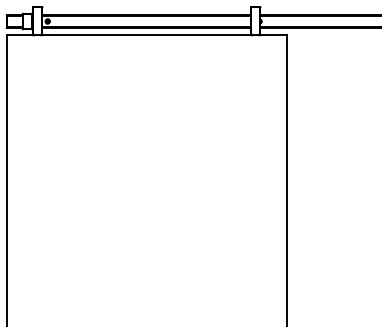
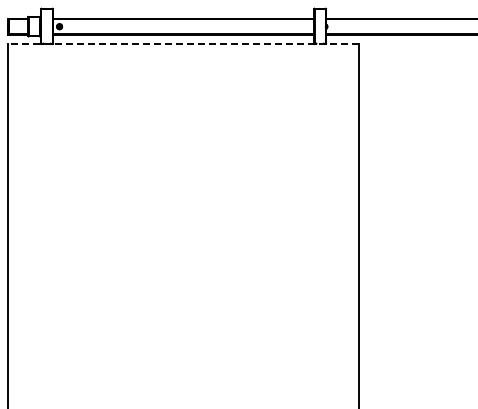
line: (146, 34) -> (183, 43), solid -> dashed

